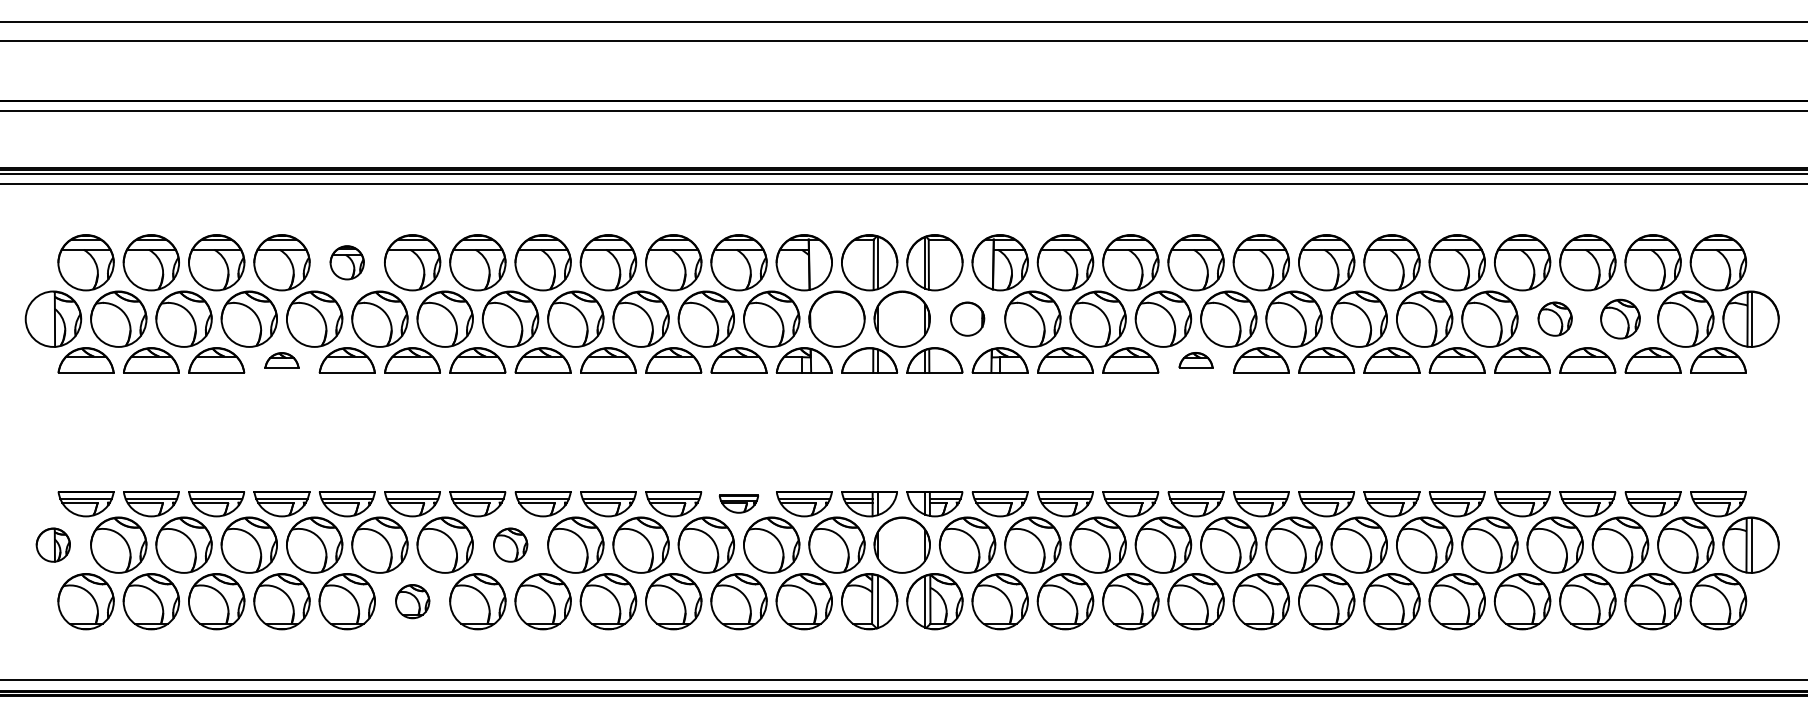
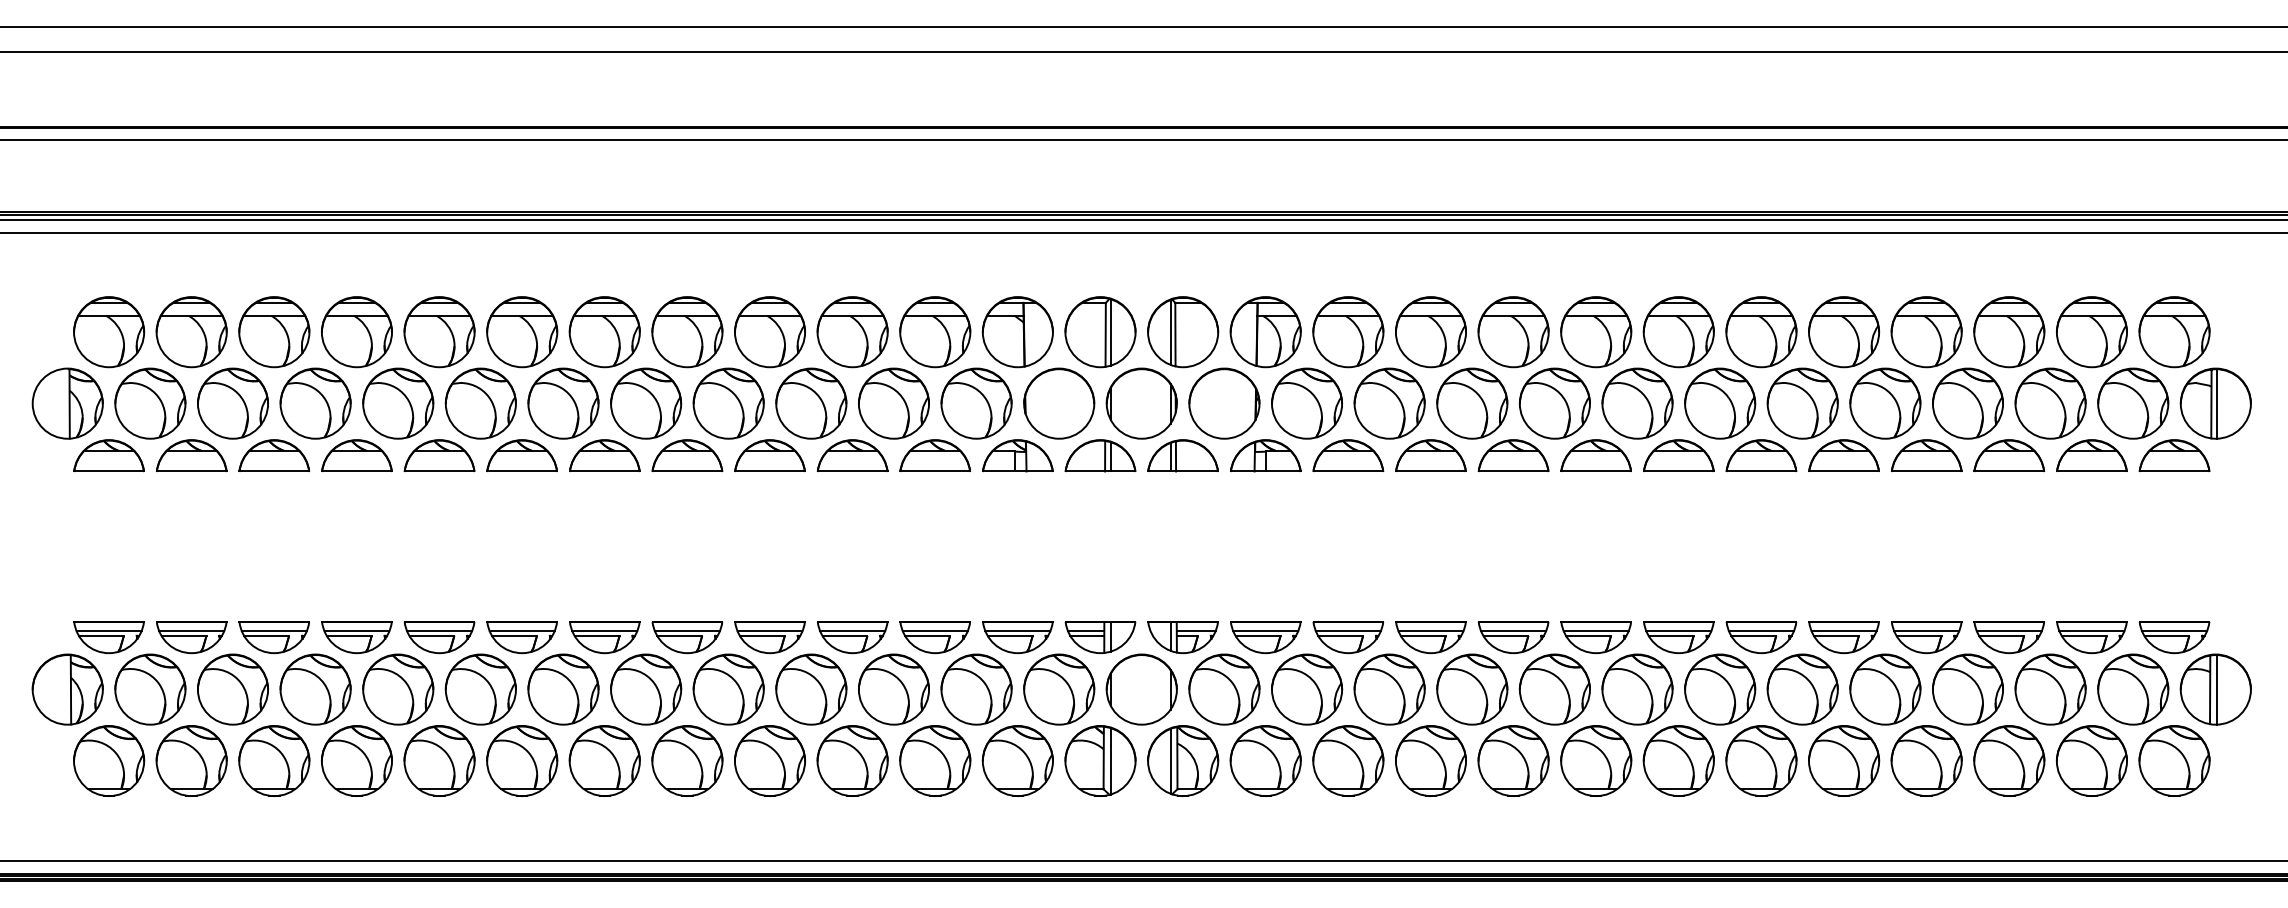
part: (347, 262) -> (439, 332), size x1.67
part: (967, 319) -> (1224, 403), size x1.67
part: (1554, 319) -> (1967, 403), size x1.67
part: (1620, 319) -> (2050, 403), size x1.43
part: (281, 360) -> (356, 455), size x1.67
part: (1196, 360) -> (1513, 455), size x1.67
part: (738, 504) -> (934, 637), size x1.43
part: (53, 545) -> (67, 689), size x1.67
part: (510, 545) -> (646, 689), size x1.67
part: (412, 601) -> (522, 760), size x1.67

